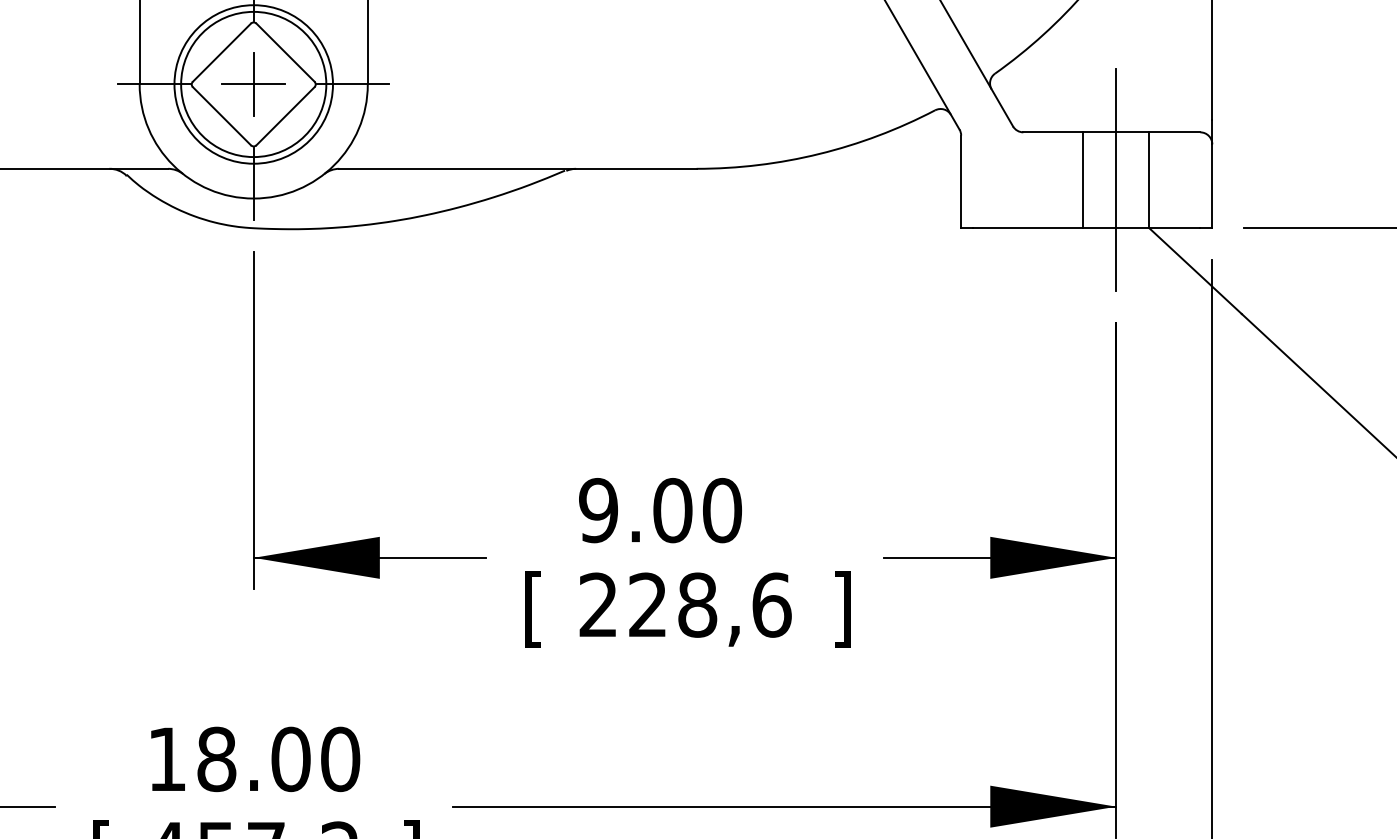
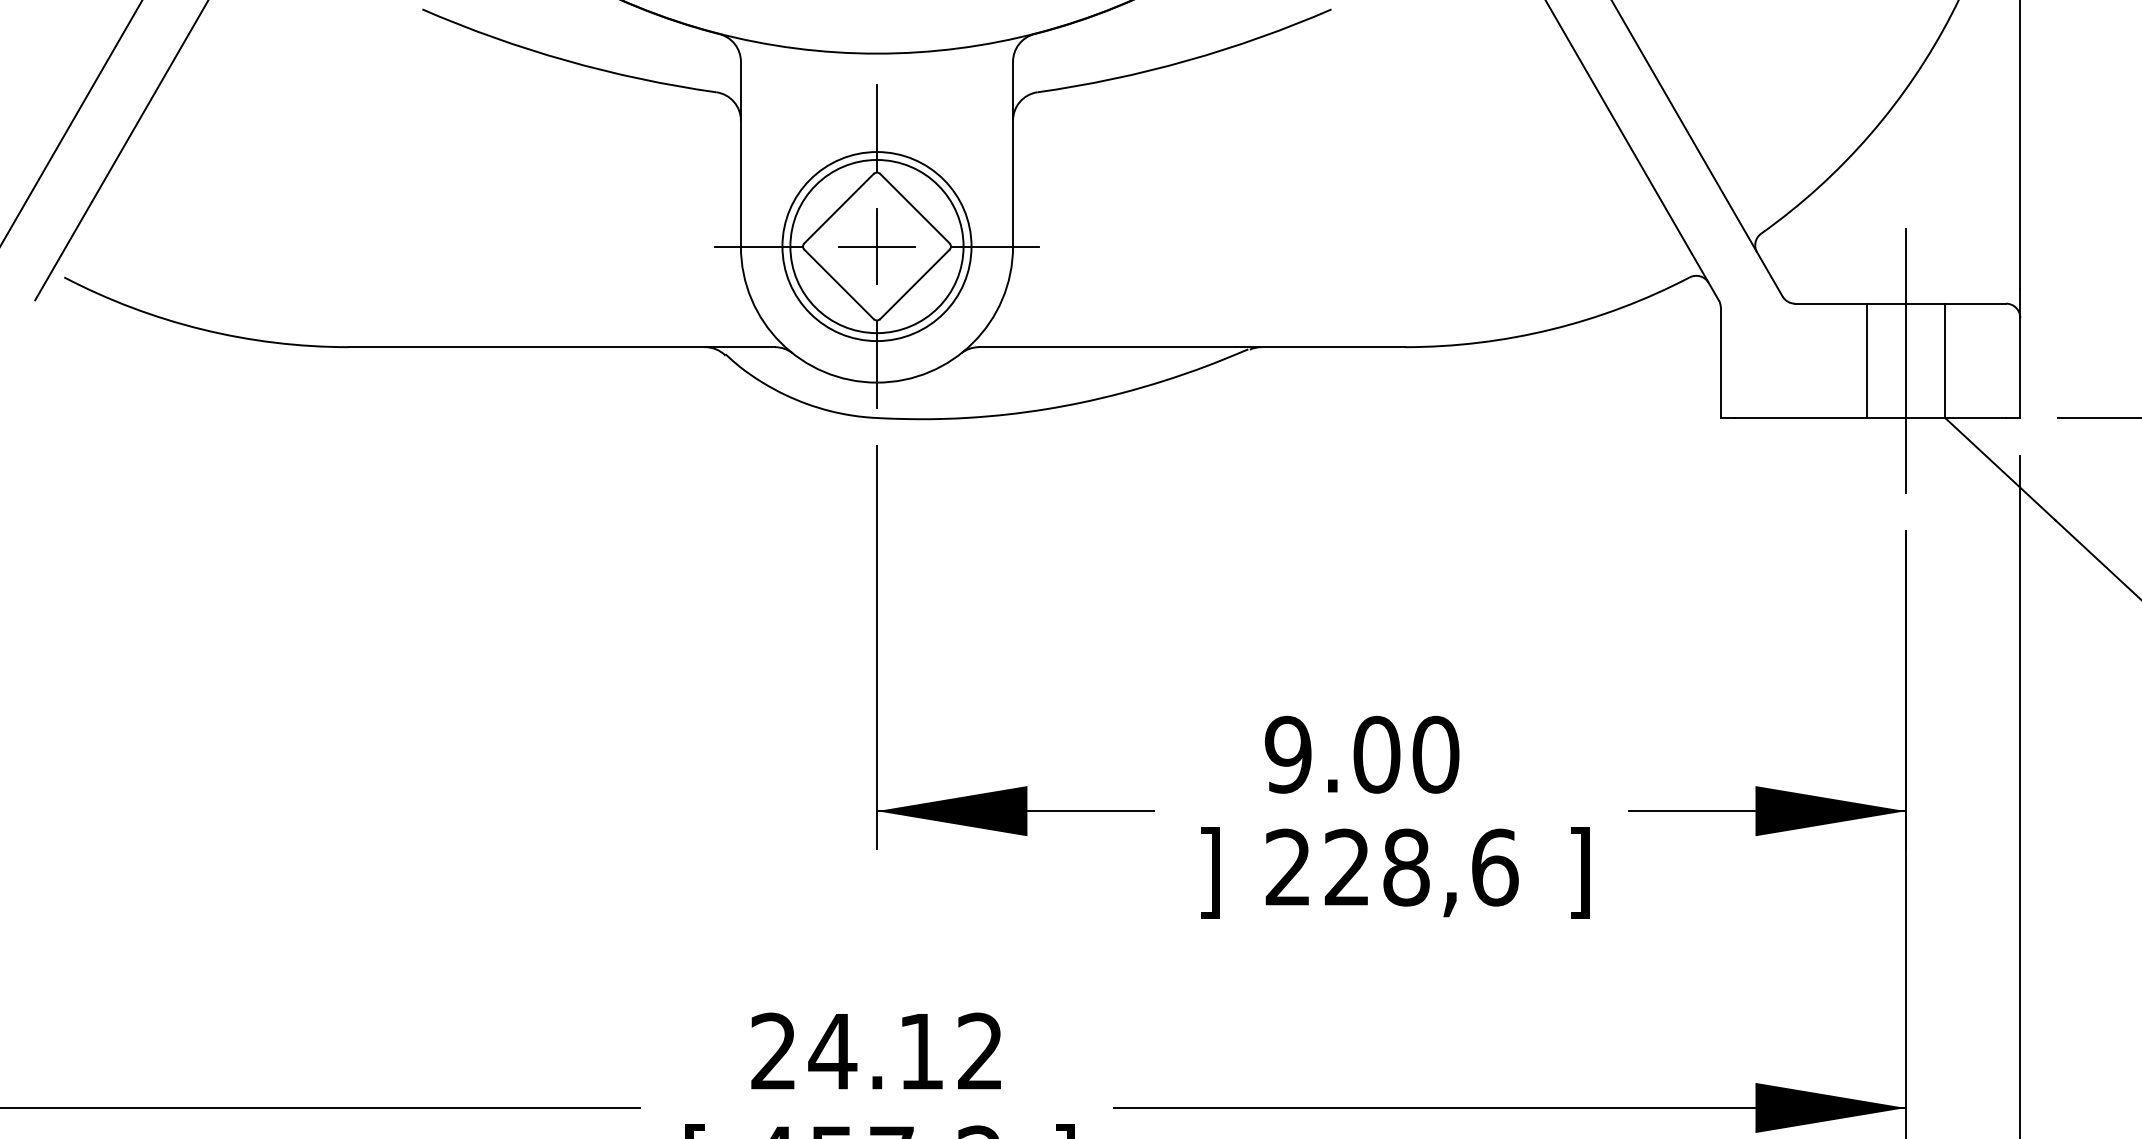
text: (532, 609) -> (1209, 872), [ -> ]
text: (254, 759) -> (877, 1051), 18.00 -> 24.12

